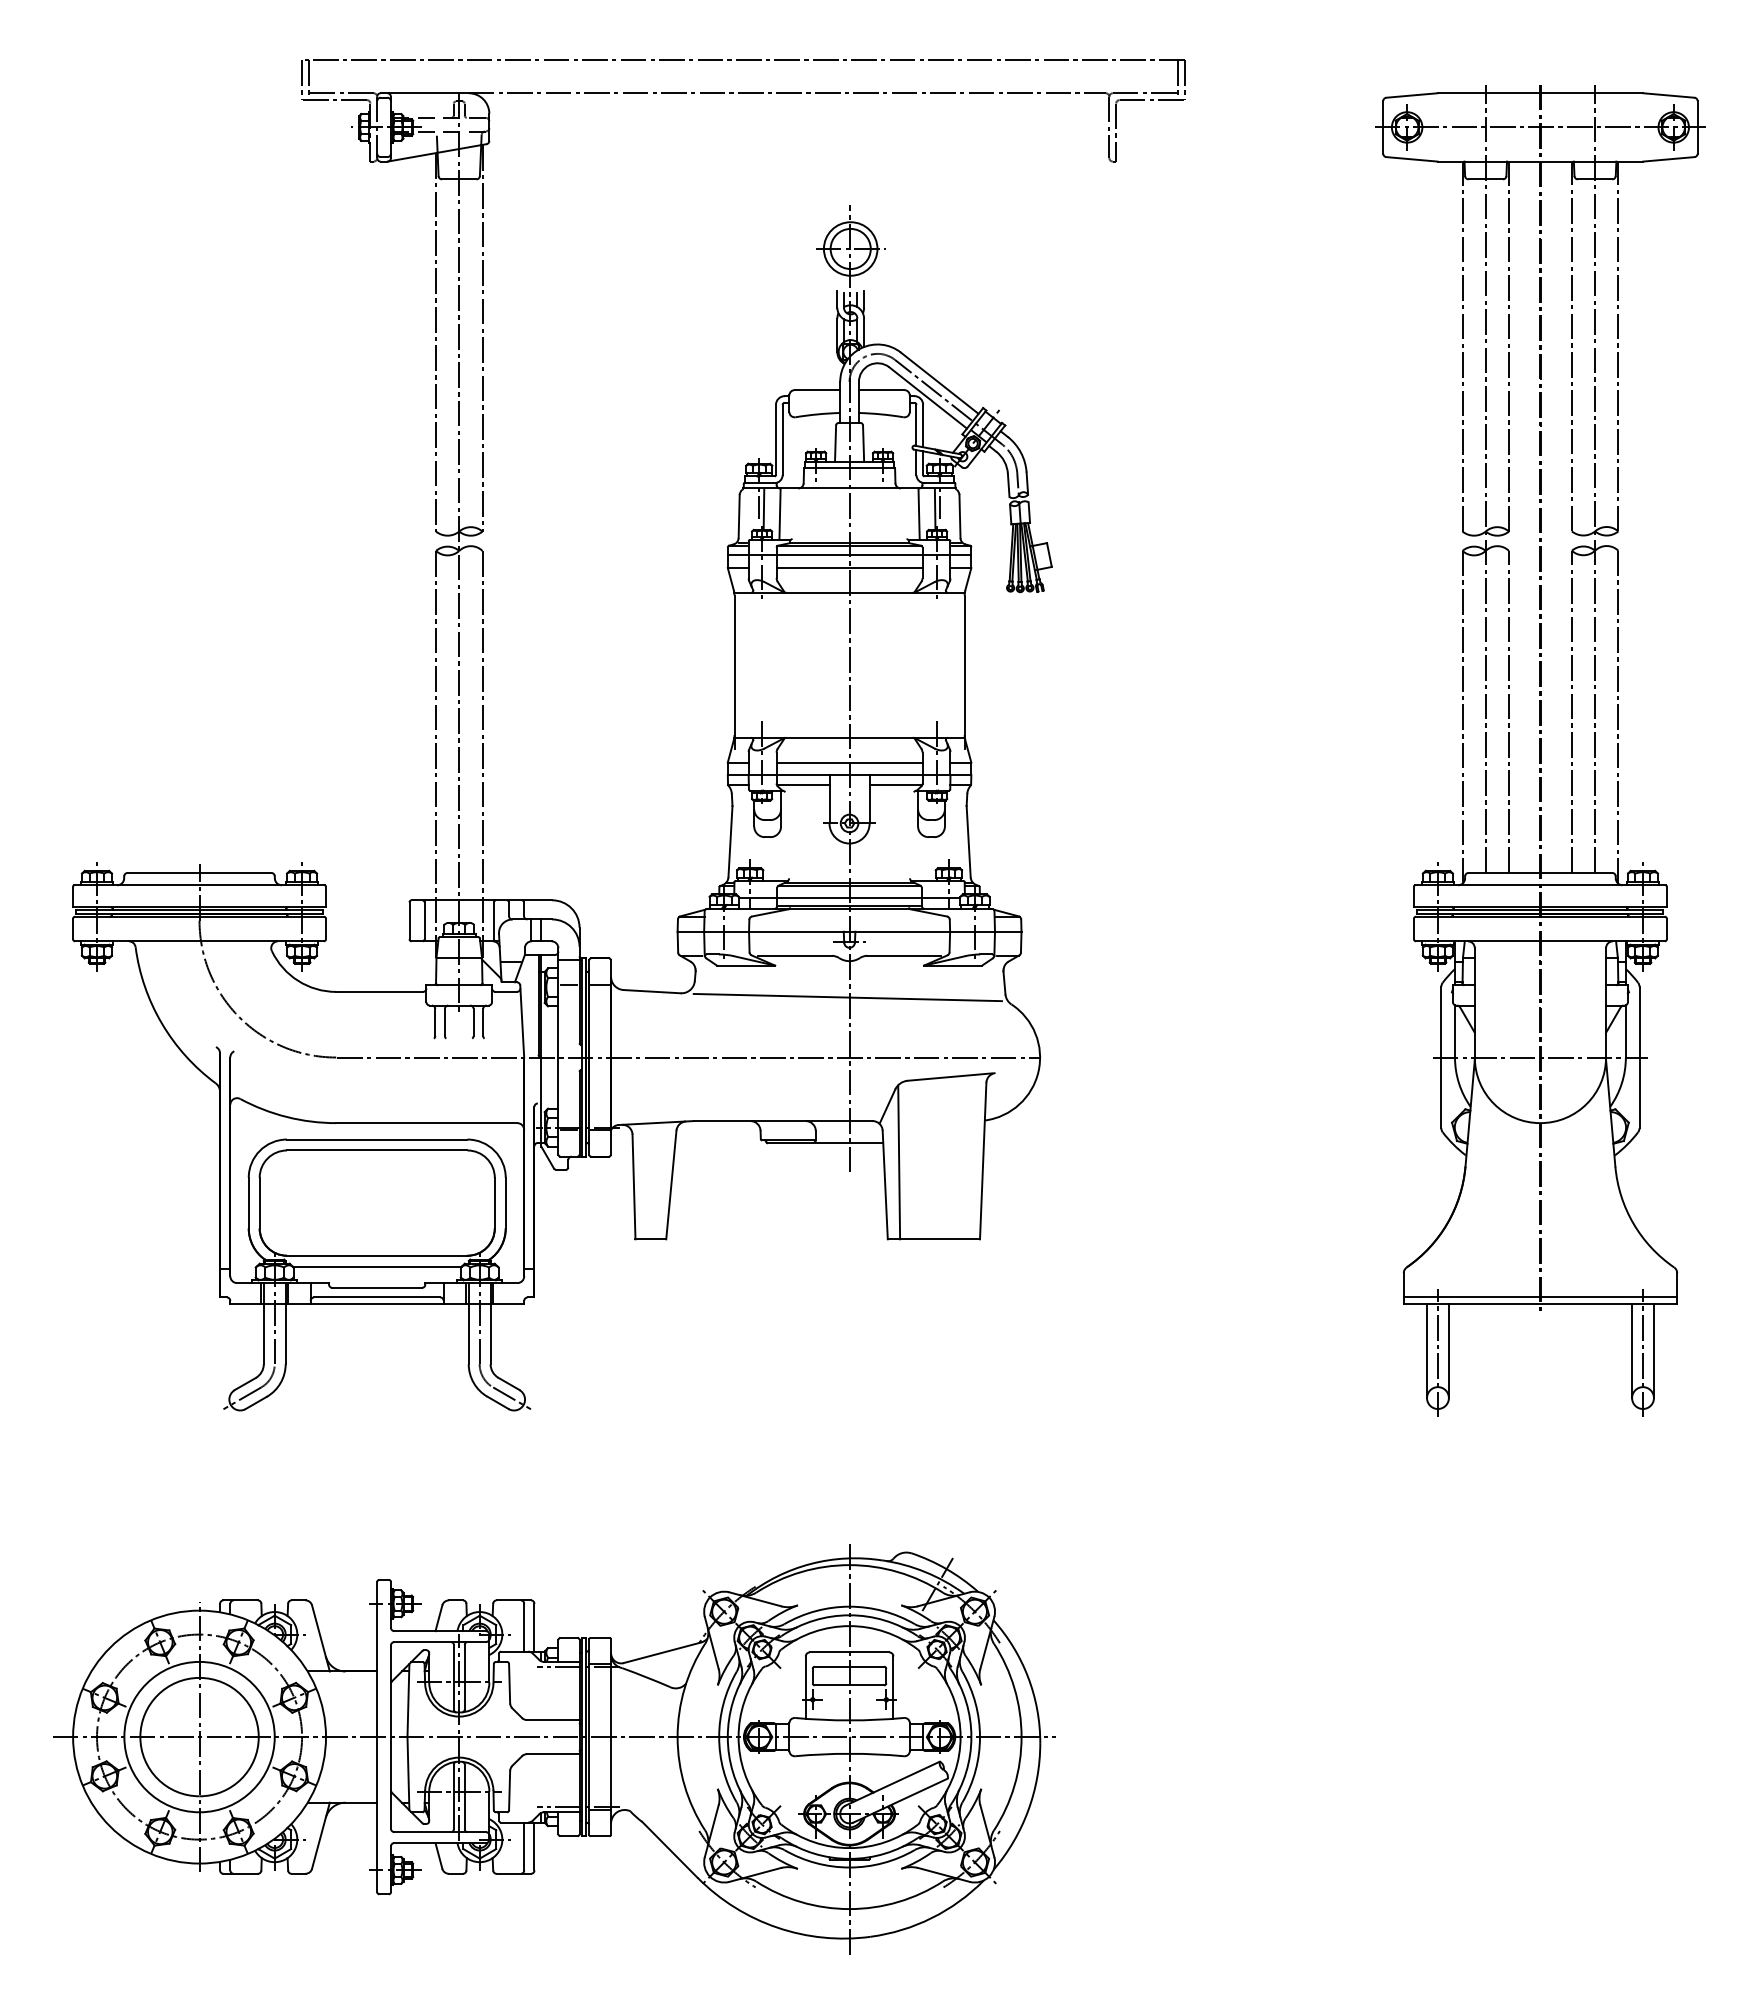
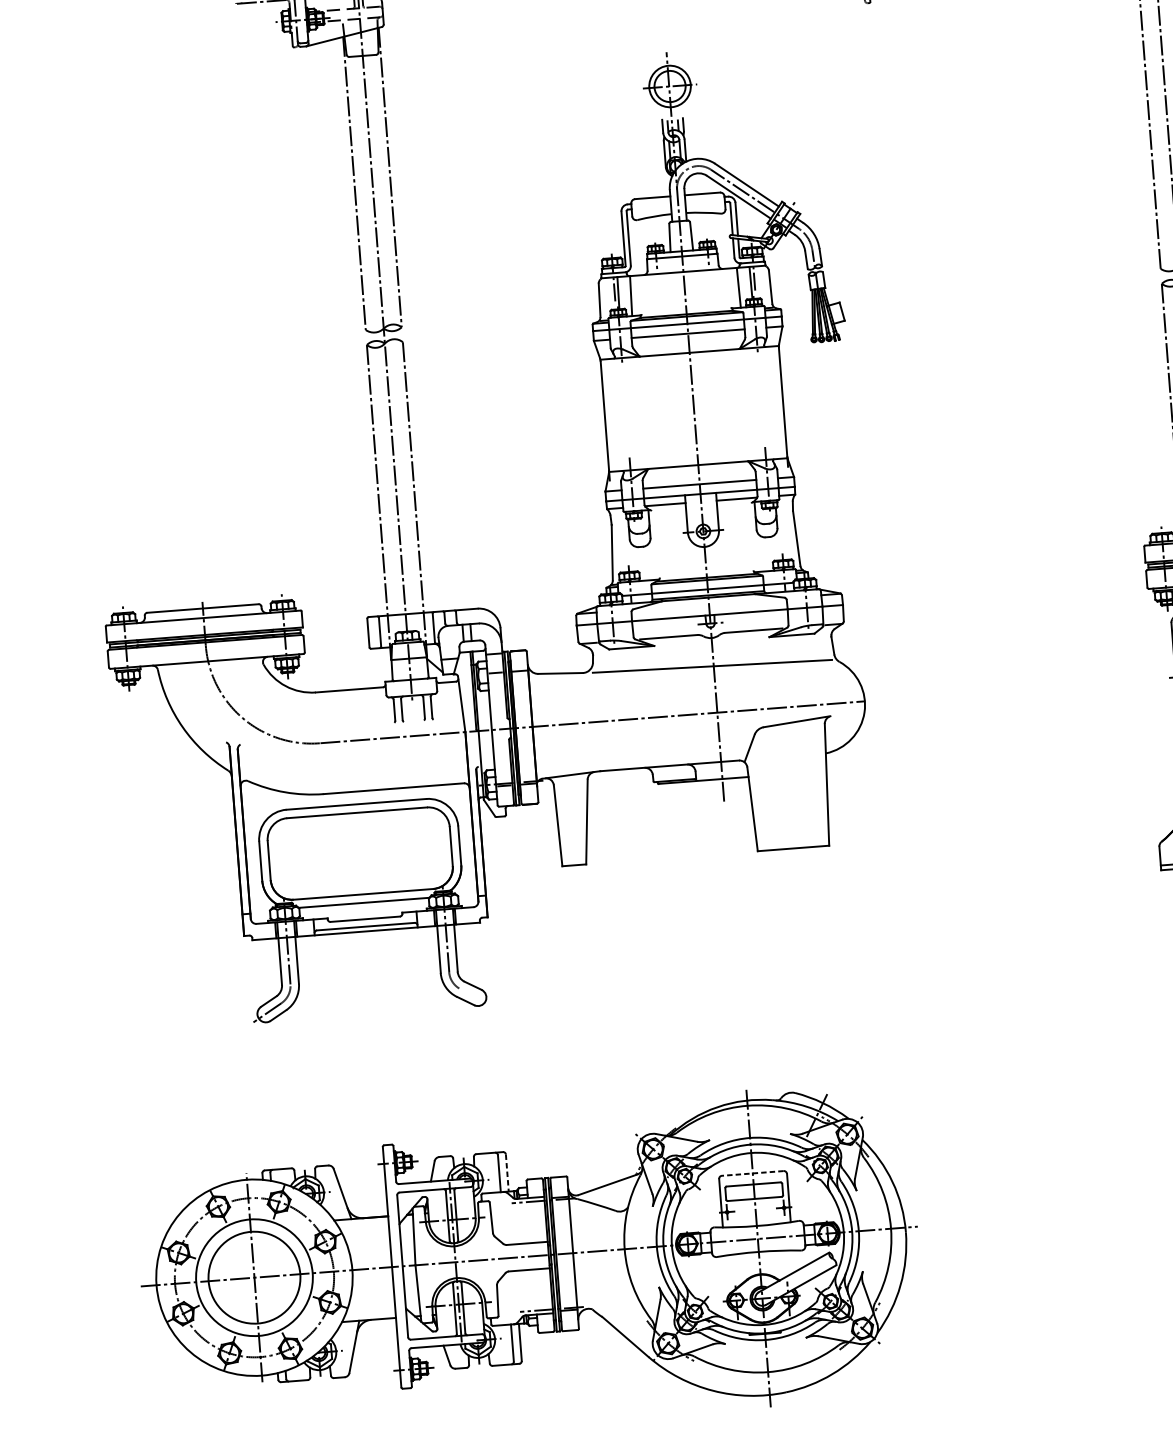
line: (899, 1162) -> (762, 791), removed
line: (511, 1398) -> (475, 996), removed
line: (534, 1627) -> (507, 1172), solid -> dashed
line: (849, 1652) -> (752, 1173), solid -> dashed

